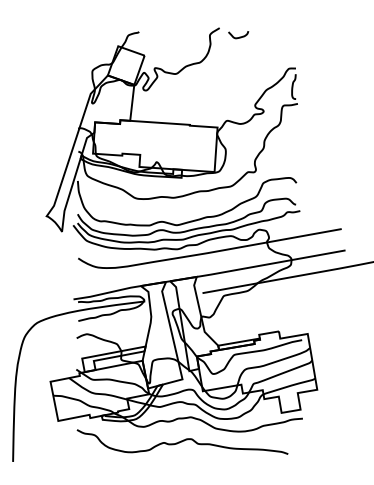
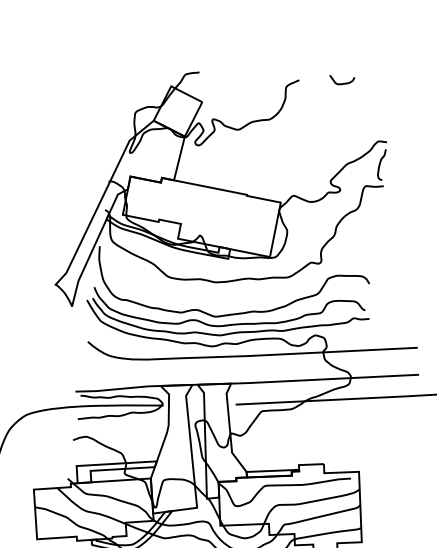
curve: (239, 36) -> (342, 82), moved

